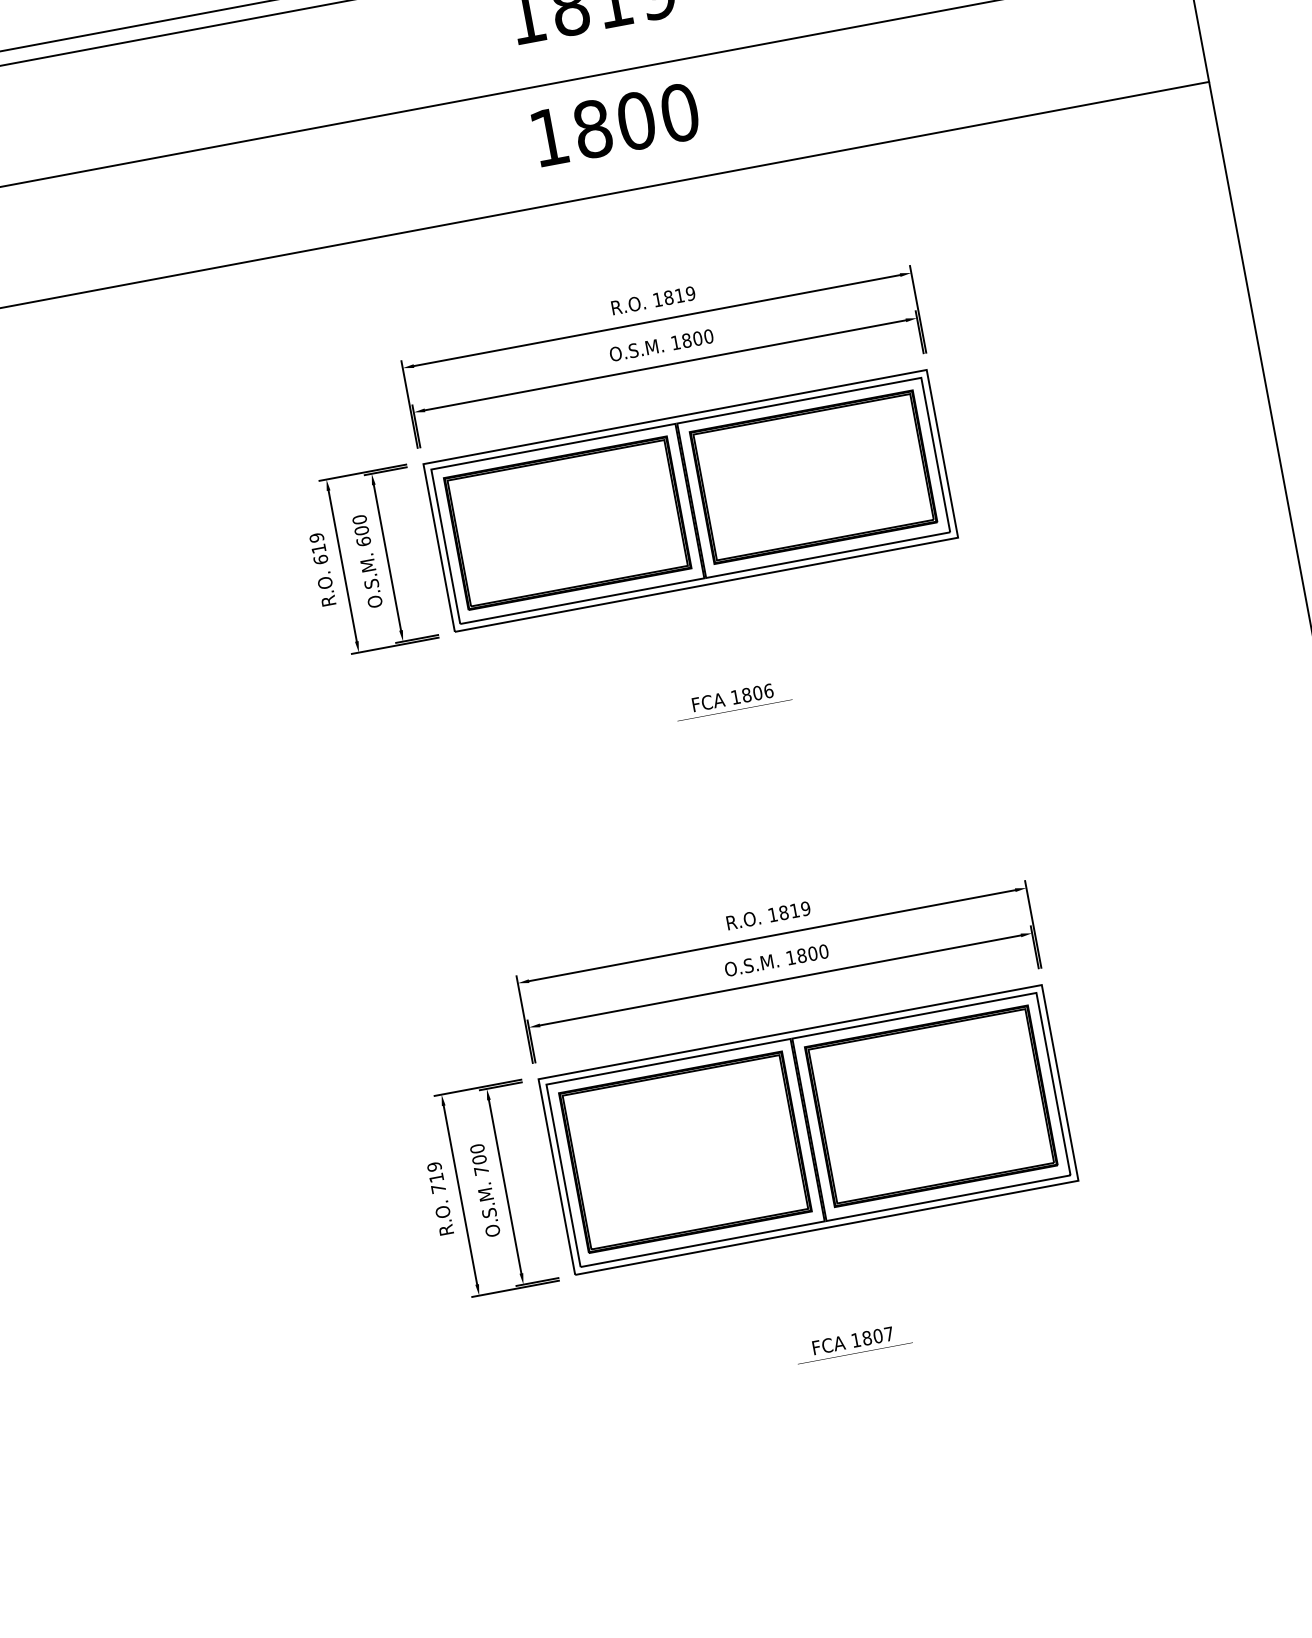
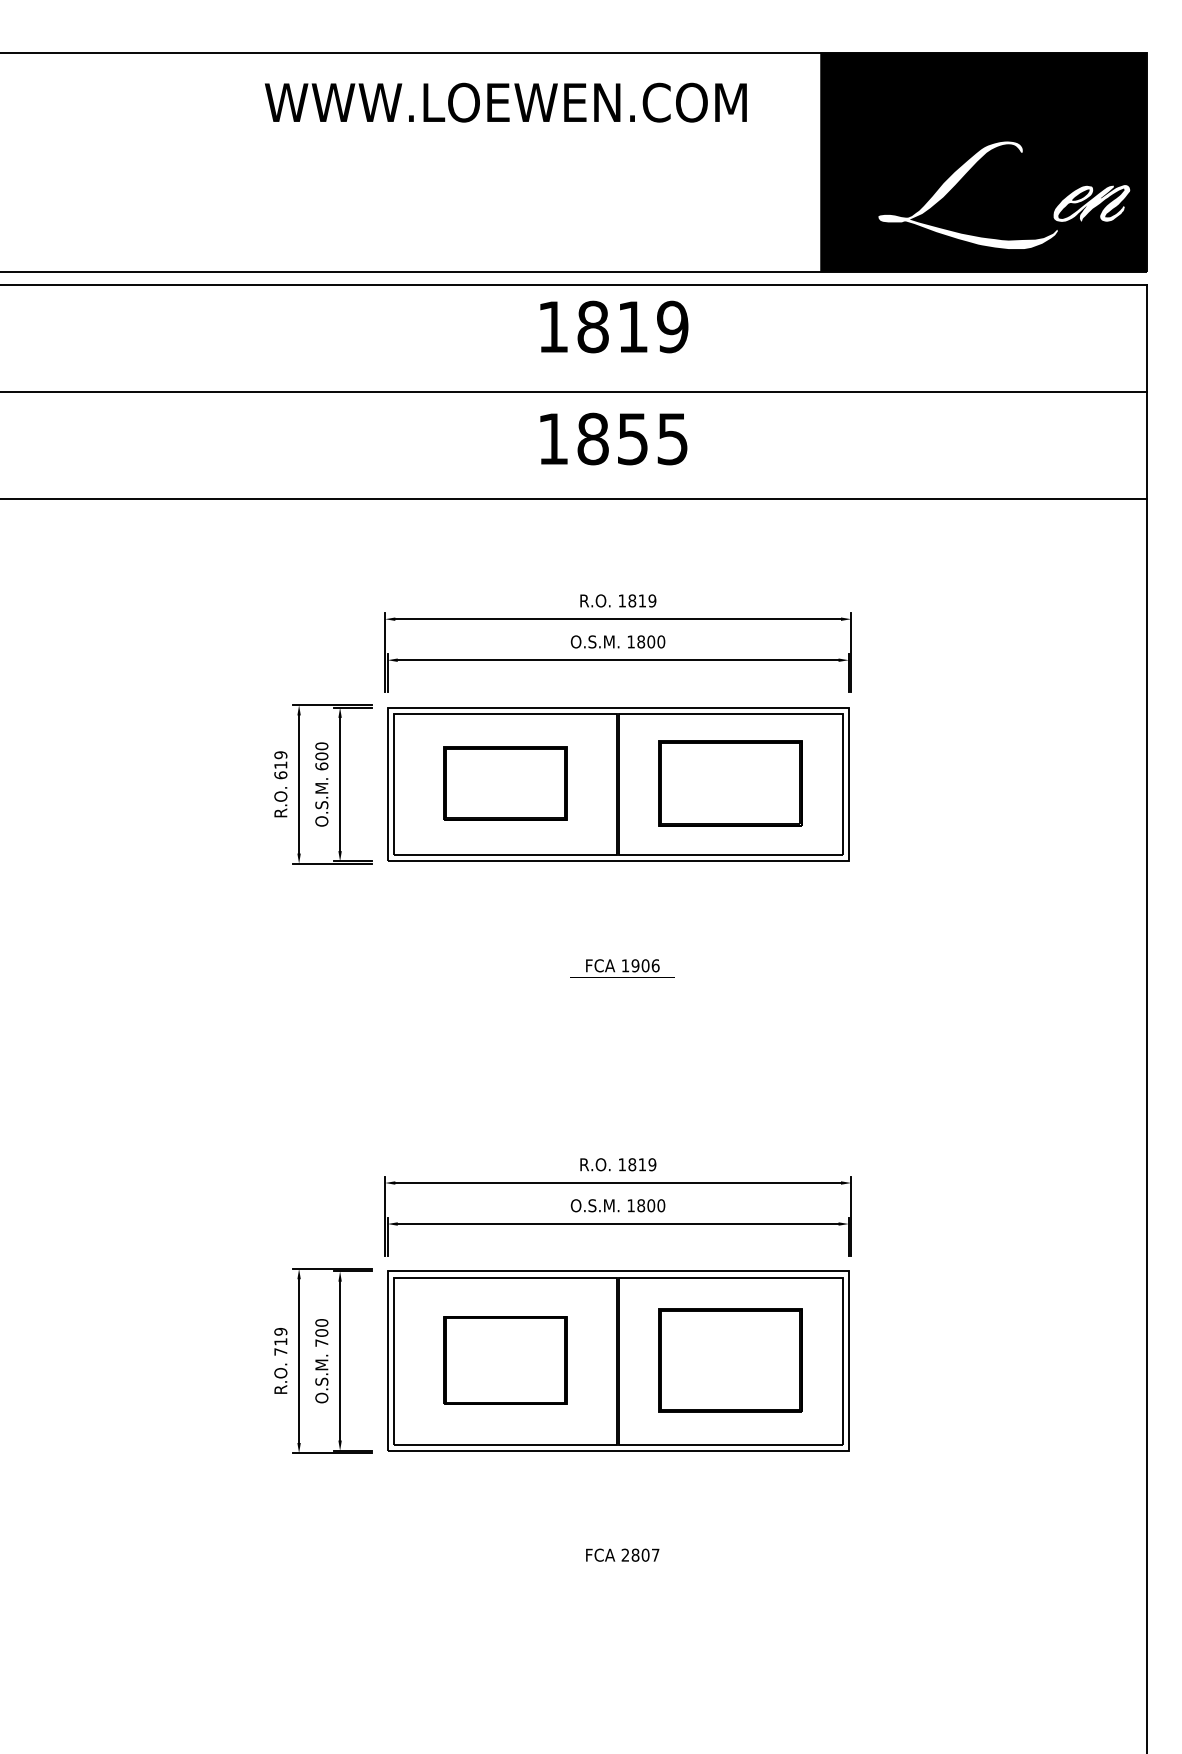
text: (657, 116) -> (652, 438), 1800 -> 1855
part: (813, 476) -> (730, 783), size x0.7
part: (567, 522) -> (505, 783), size x0.6
text: (746, 694) -> (635, 965), 1806 -> 1906
part: (930, 1106) -> (730, 1360), size x0.7
part: (685, 1152) -> (505, 1360), size x0.6
text: (854, 1339) -> (624, 1554), 1807 -> 2807

